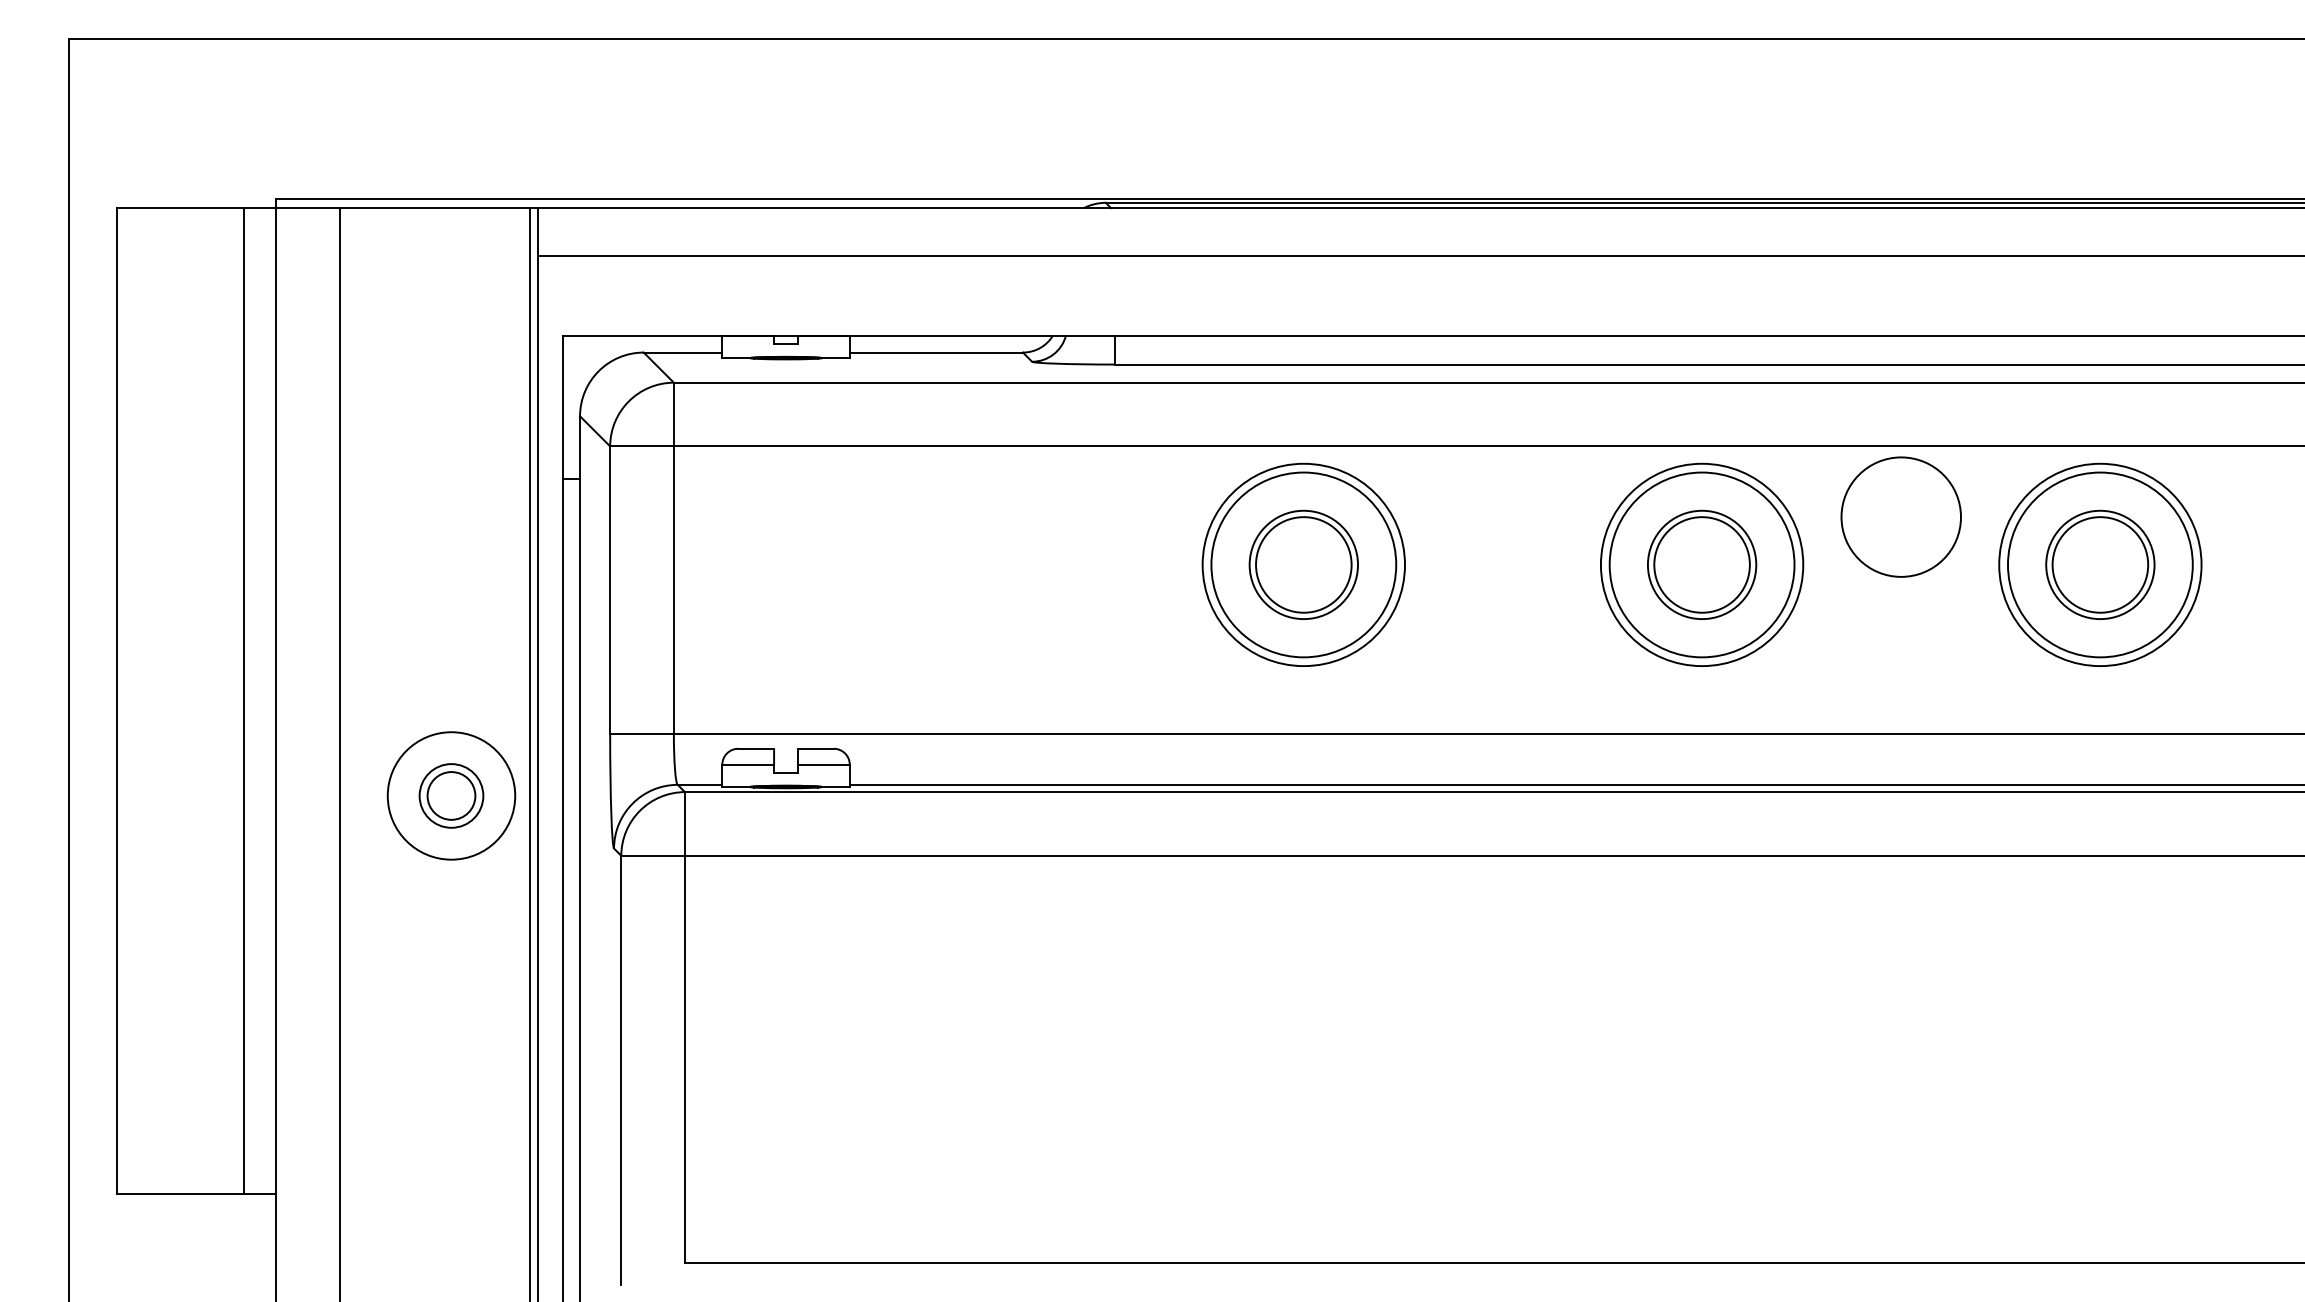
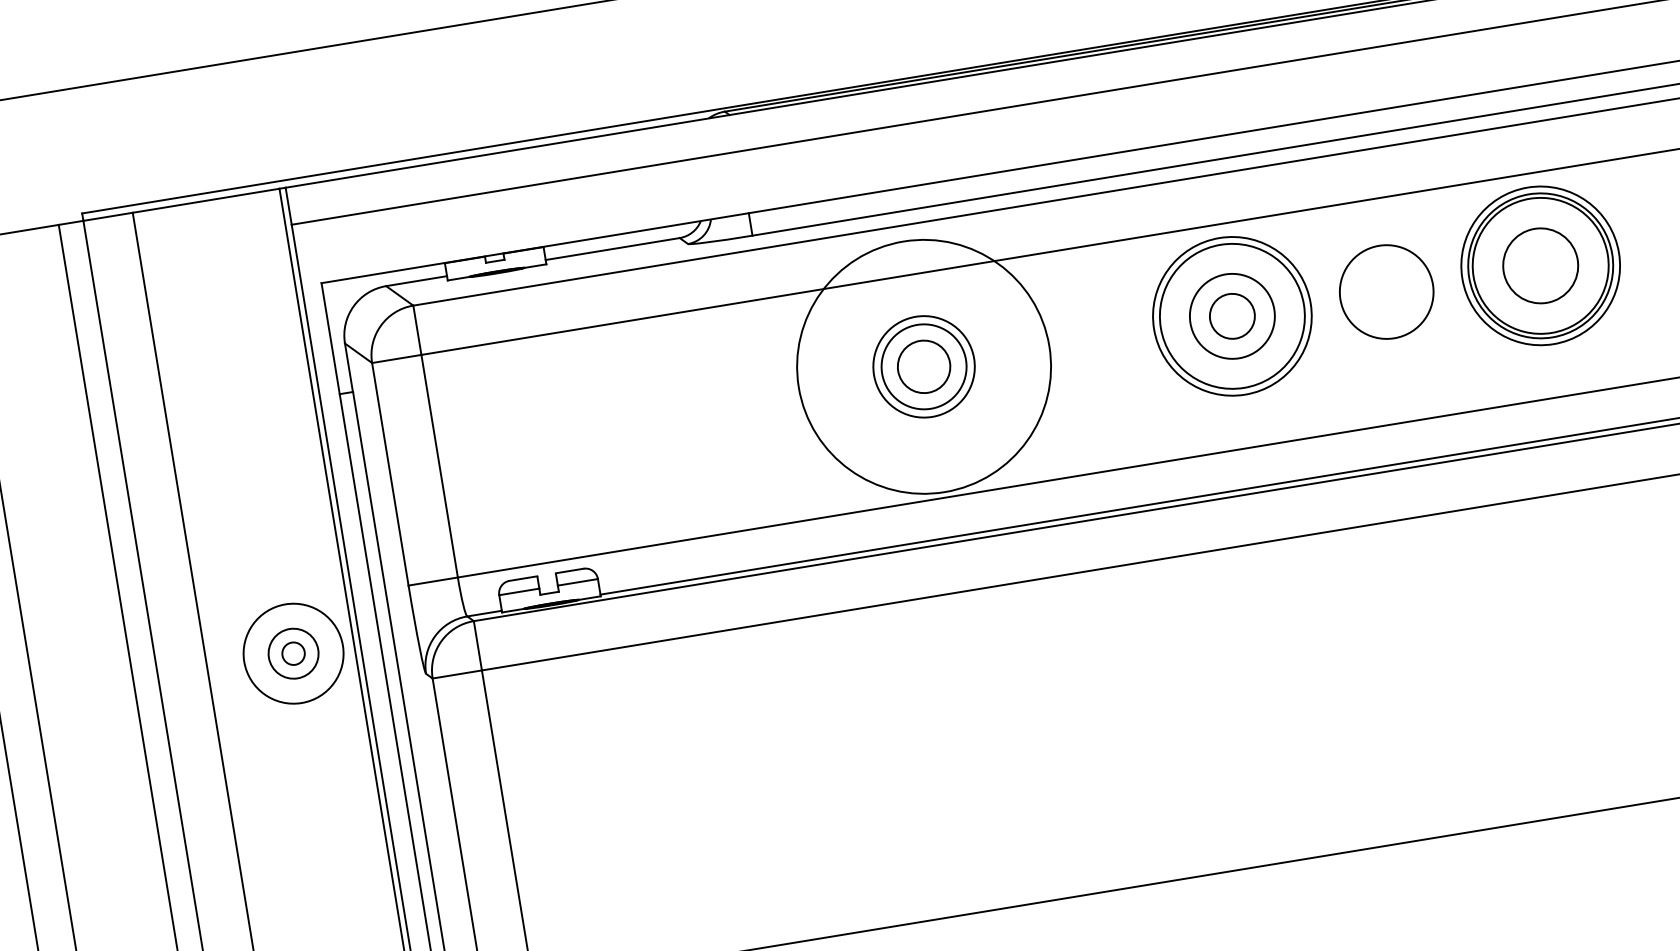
circle: (1900, 516) -> (1386, 291), moved
circle: (1303, 564) -> (923, 366), size x0.7
circle: (1303, 564) -> (923, 366), size x0.7
circle: (1303, 564) -> (923, 366), size x1.6
circle: (1701, 564) -> (1231, 316), size x0.6
circle: (2100, 564) -> (1540, 265), size x1.6
circle: (451, 795) -> (293, 653), size x0.6

